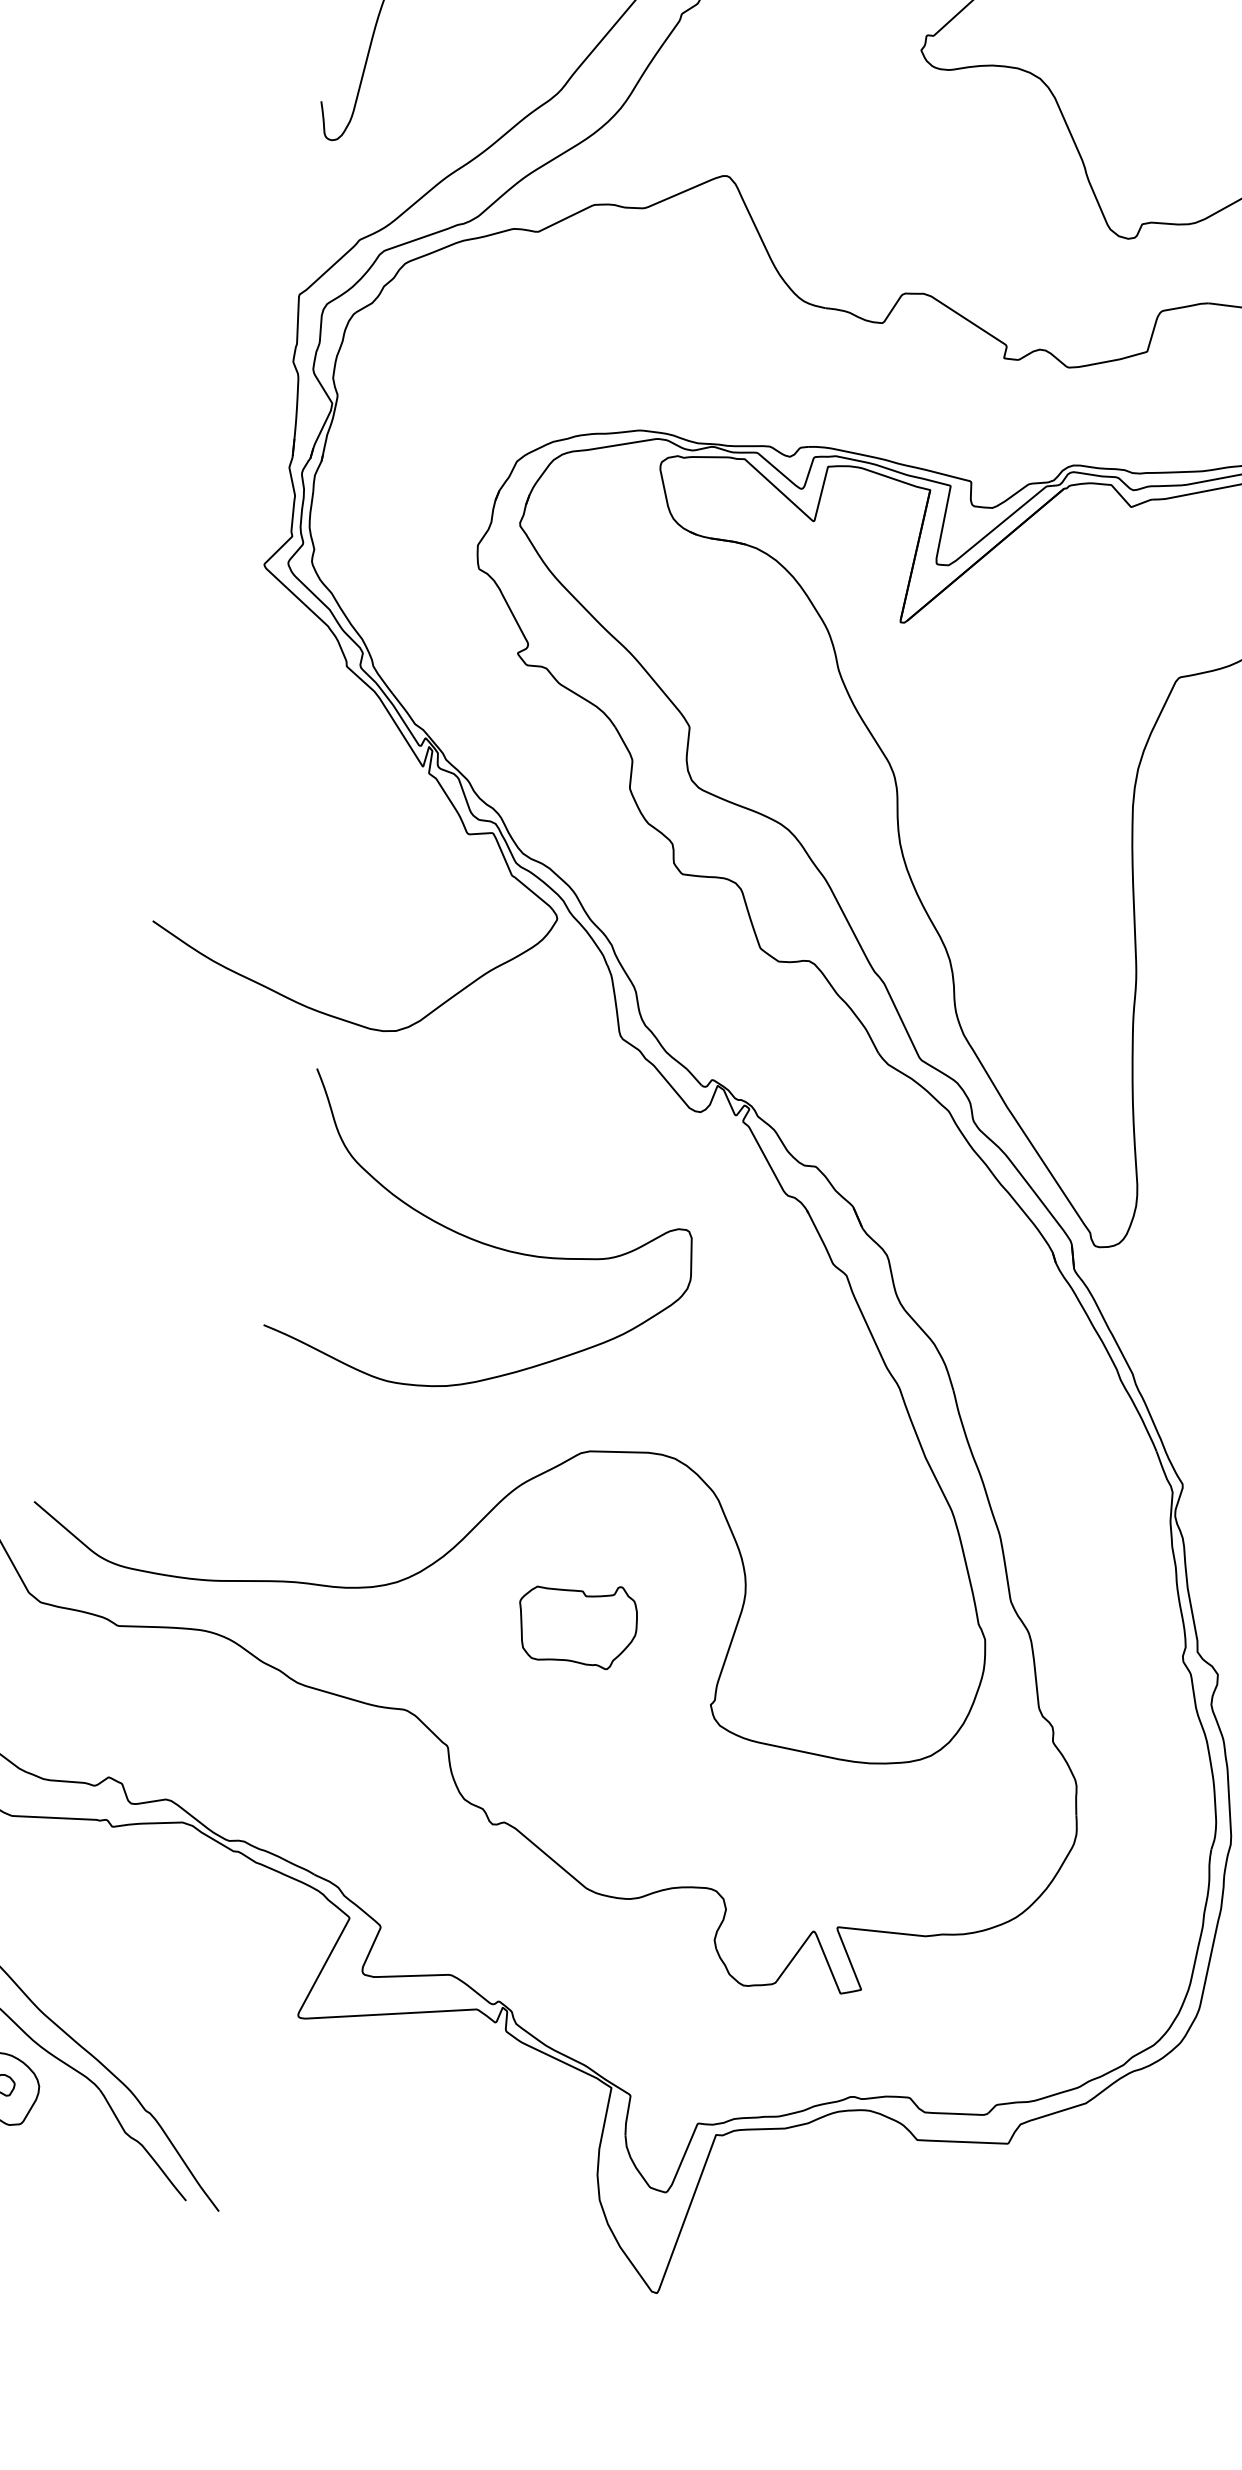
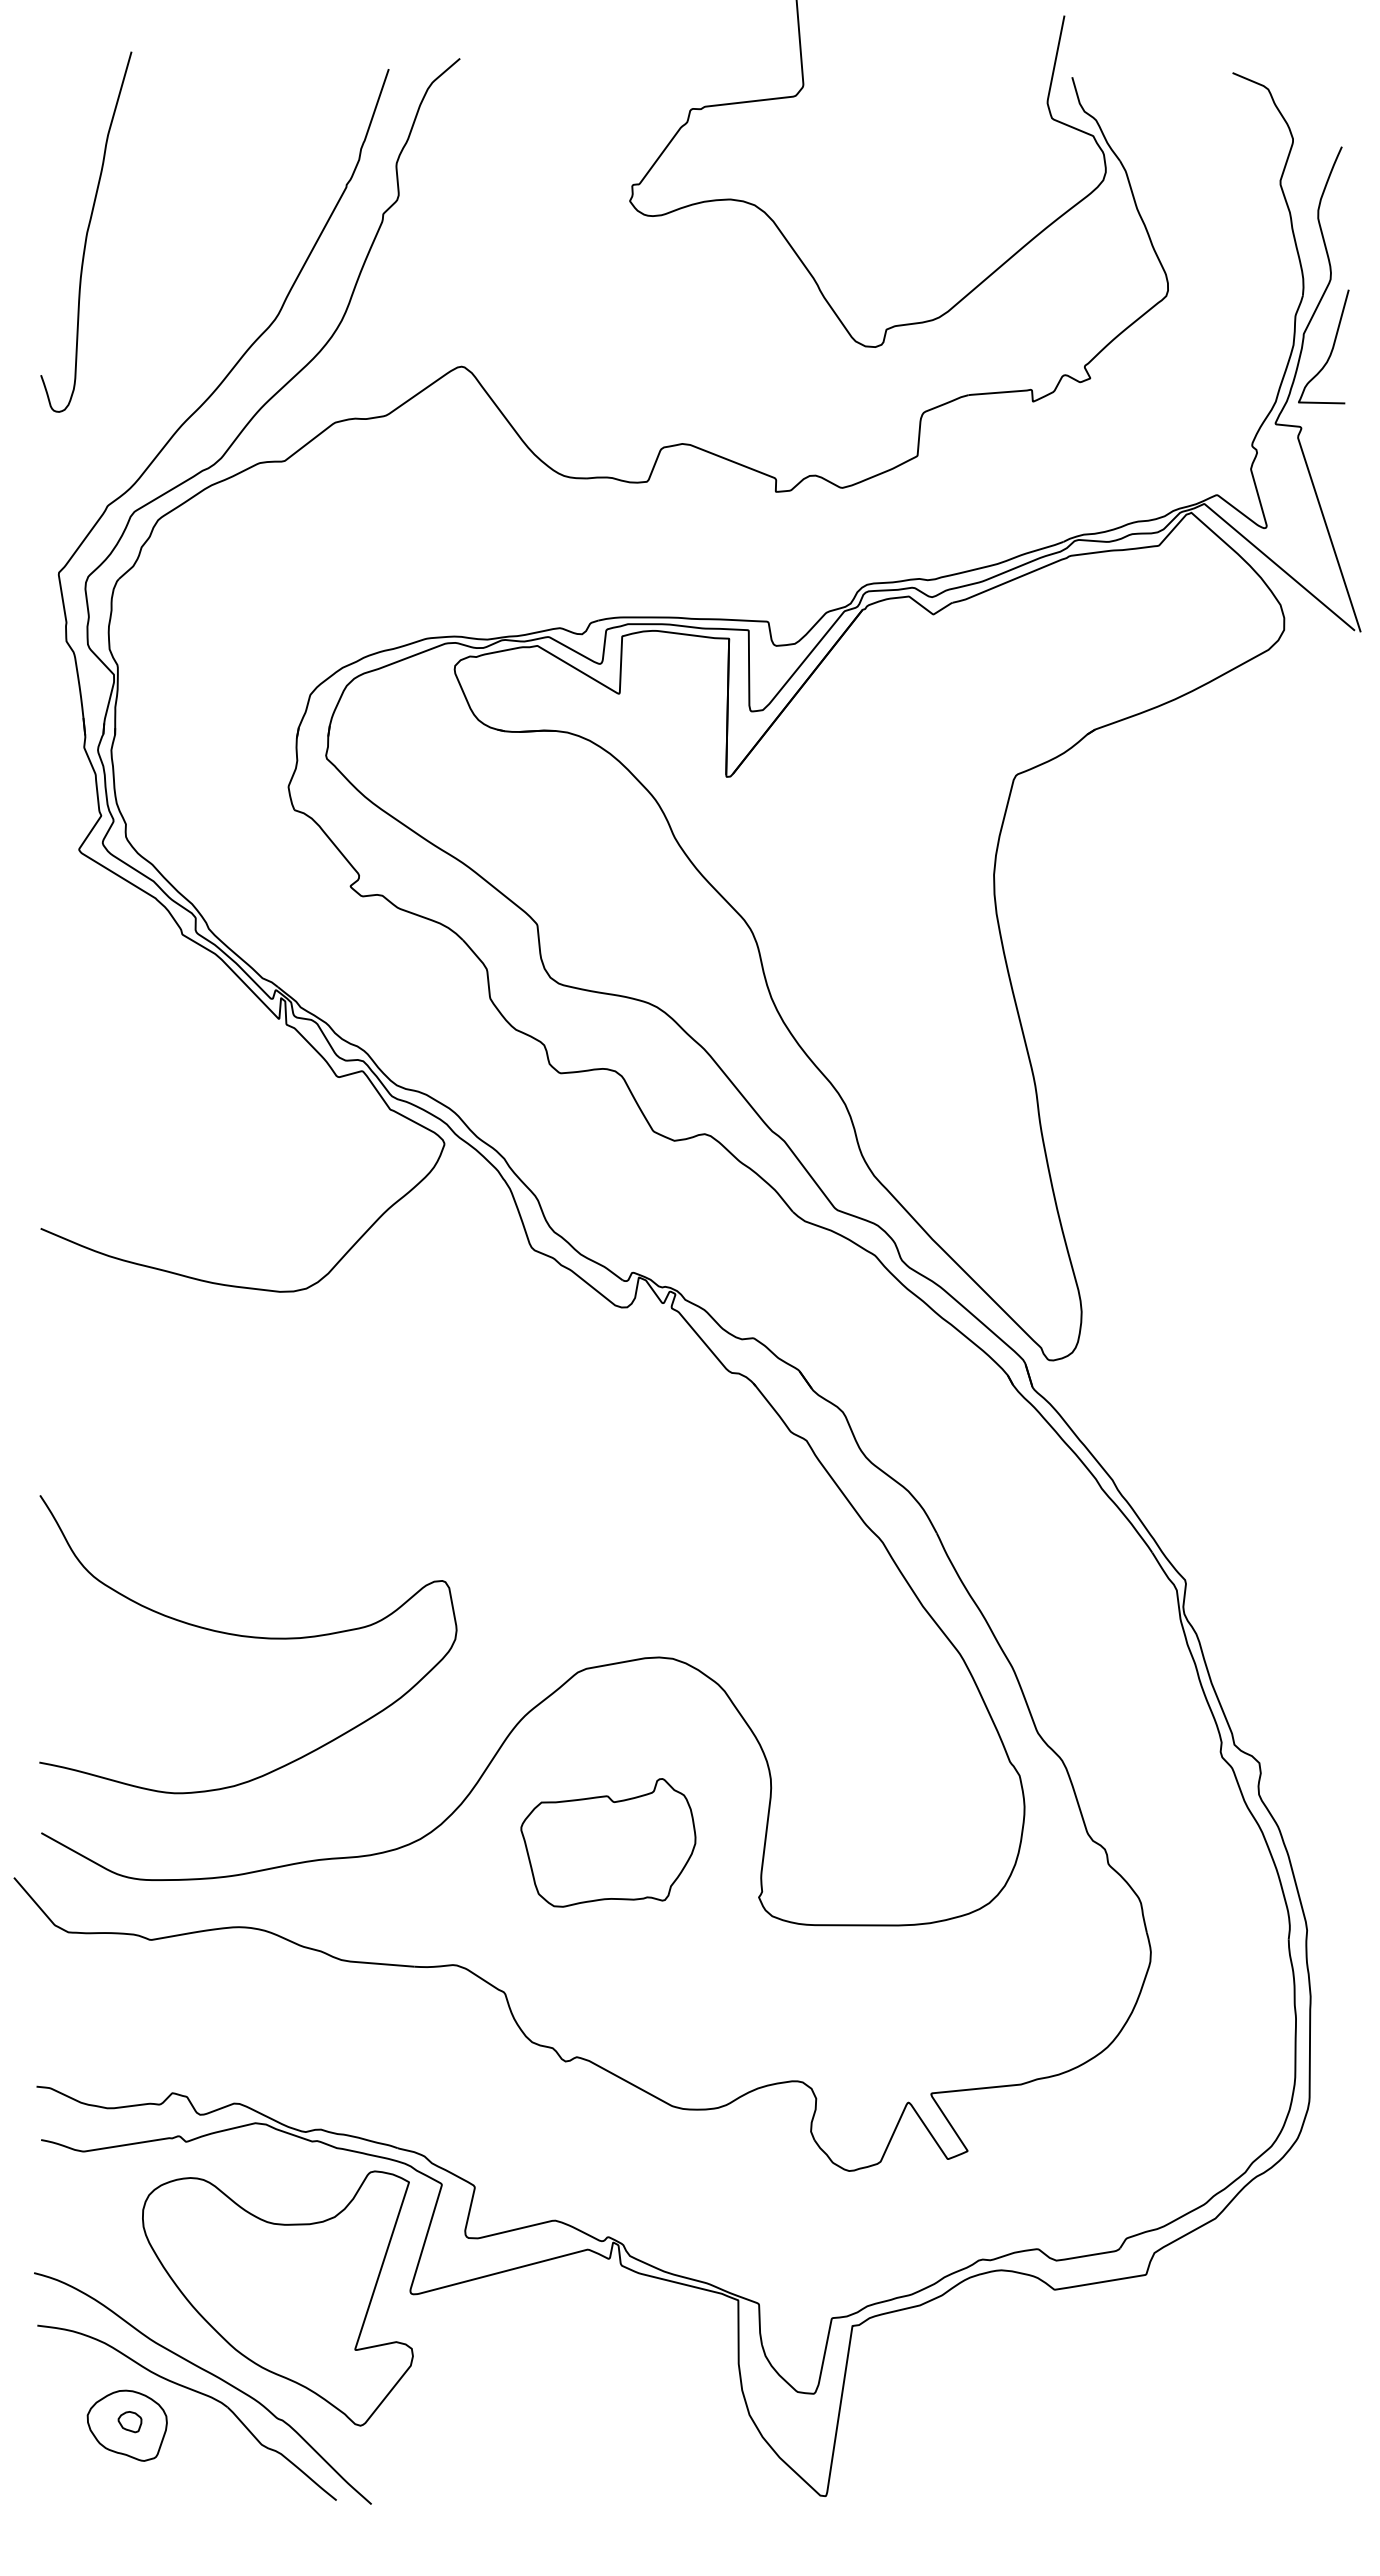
curve: (489, 1246) -> (248, 1637), moved
part: (577, 1622) -> (608, 1842), size x1.43
part: (169, 1995) -> (277, 2298), added

